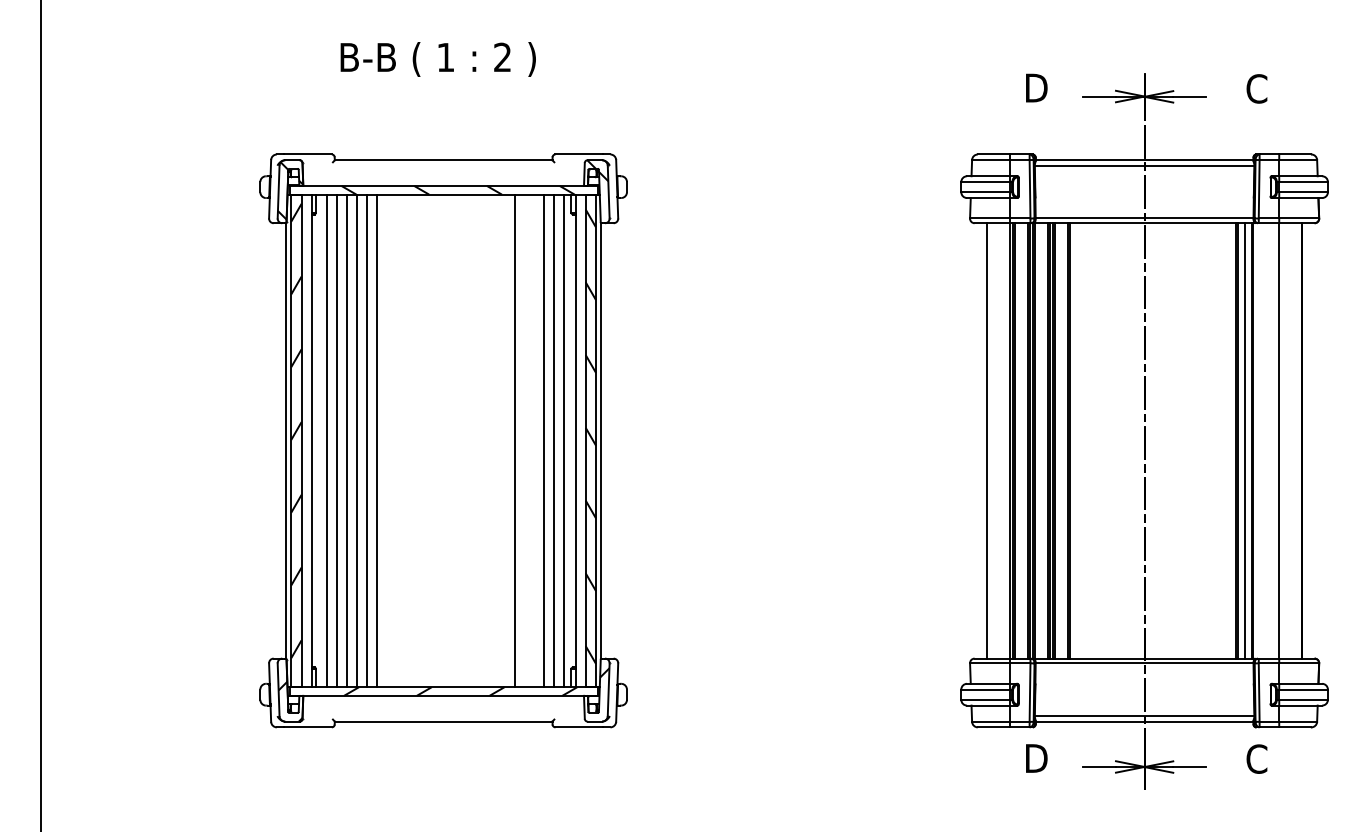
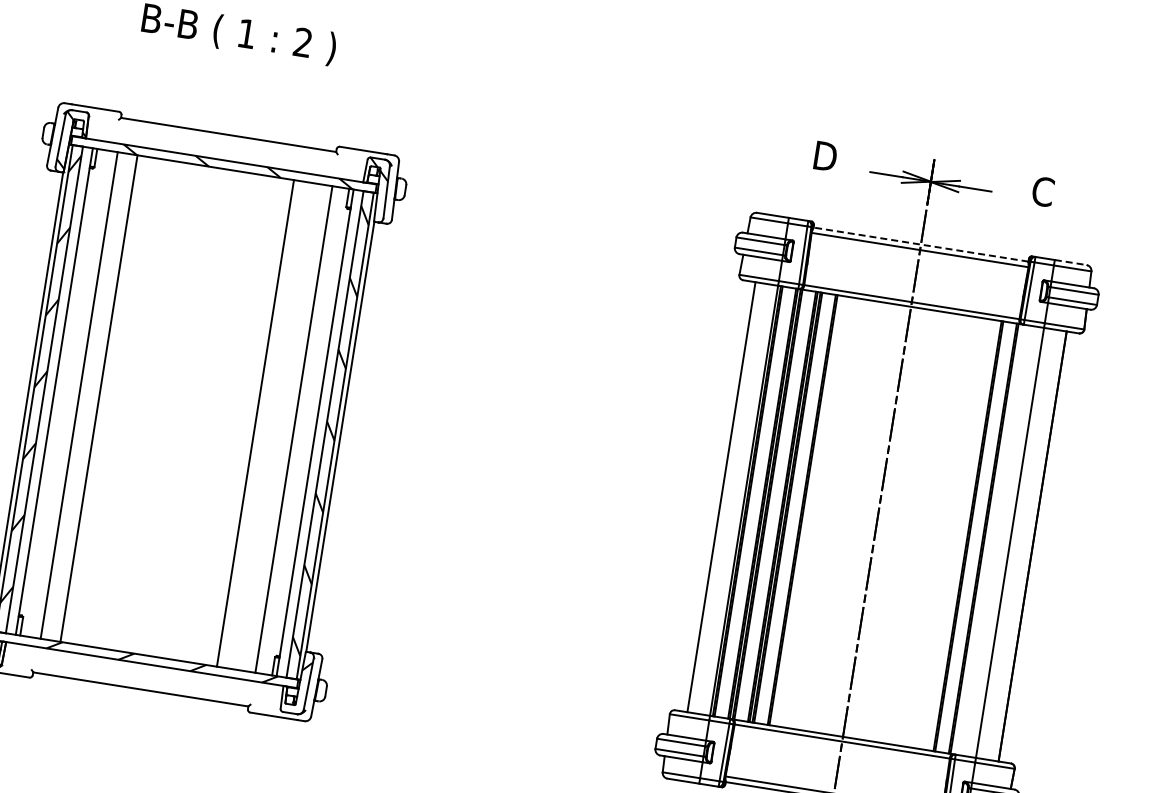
line: (1295, 154) -> (1070, 262), solid -> dashed
line: (1144, 160) -> (920, 244), solid -> dashed
line: (327, 440) -> (70, 393), removed
line: (347, 440) -> (89, 396), removed
line: (367, 440) -> (109, 399), removed
line: (376, 440) -> (118, 401), removed
line: (543, 440) -> (283, 427), removed
line: (563, 440) -> (303, 430), removed
line: (1244, 440) -> (975, 537), removed

